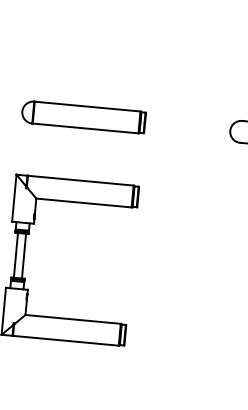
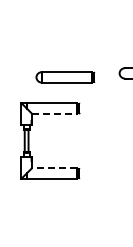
part: (83, 117) -> (65, 77), moved
line: (84, 203) -> (54, 113), solid -> dashed
line: (71, 319) -> (53, 168), solid -> dashed

